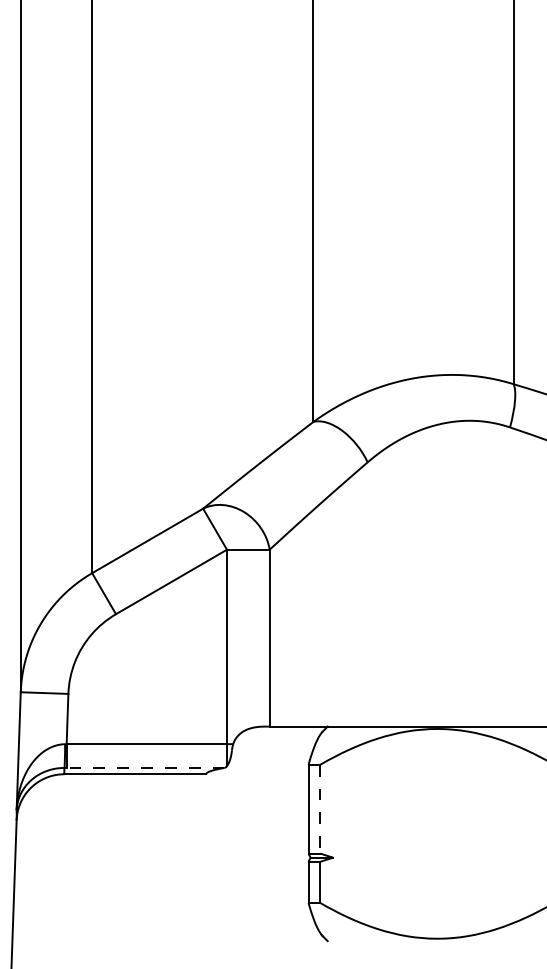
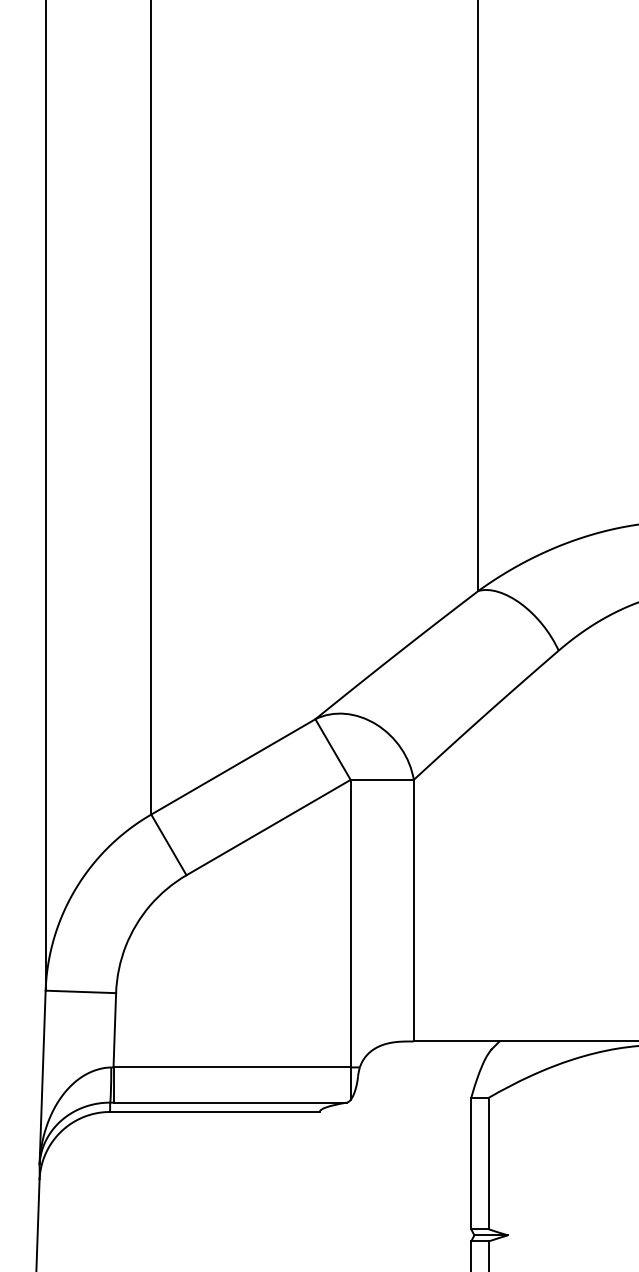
line: (145, 767) -> (230, 1101), dashed -> solid
line: (320, 809) -> (488, 1164), dashed -> solid

